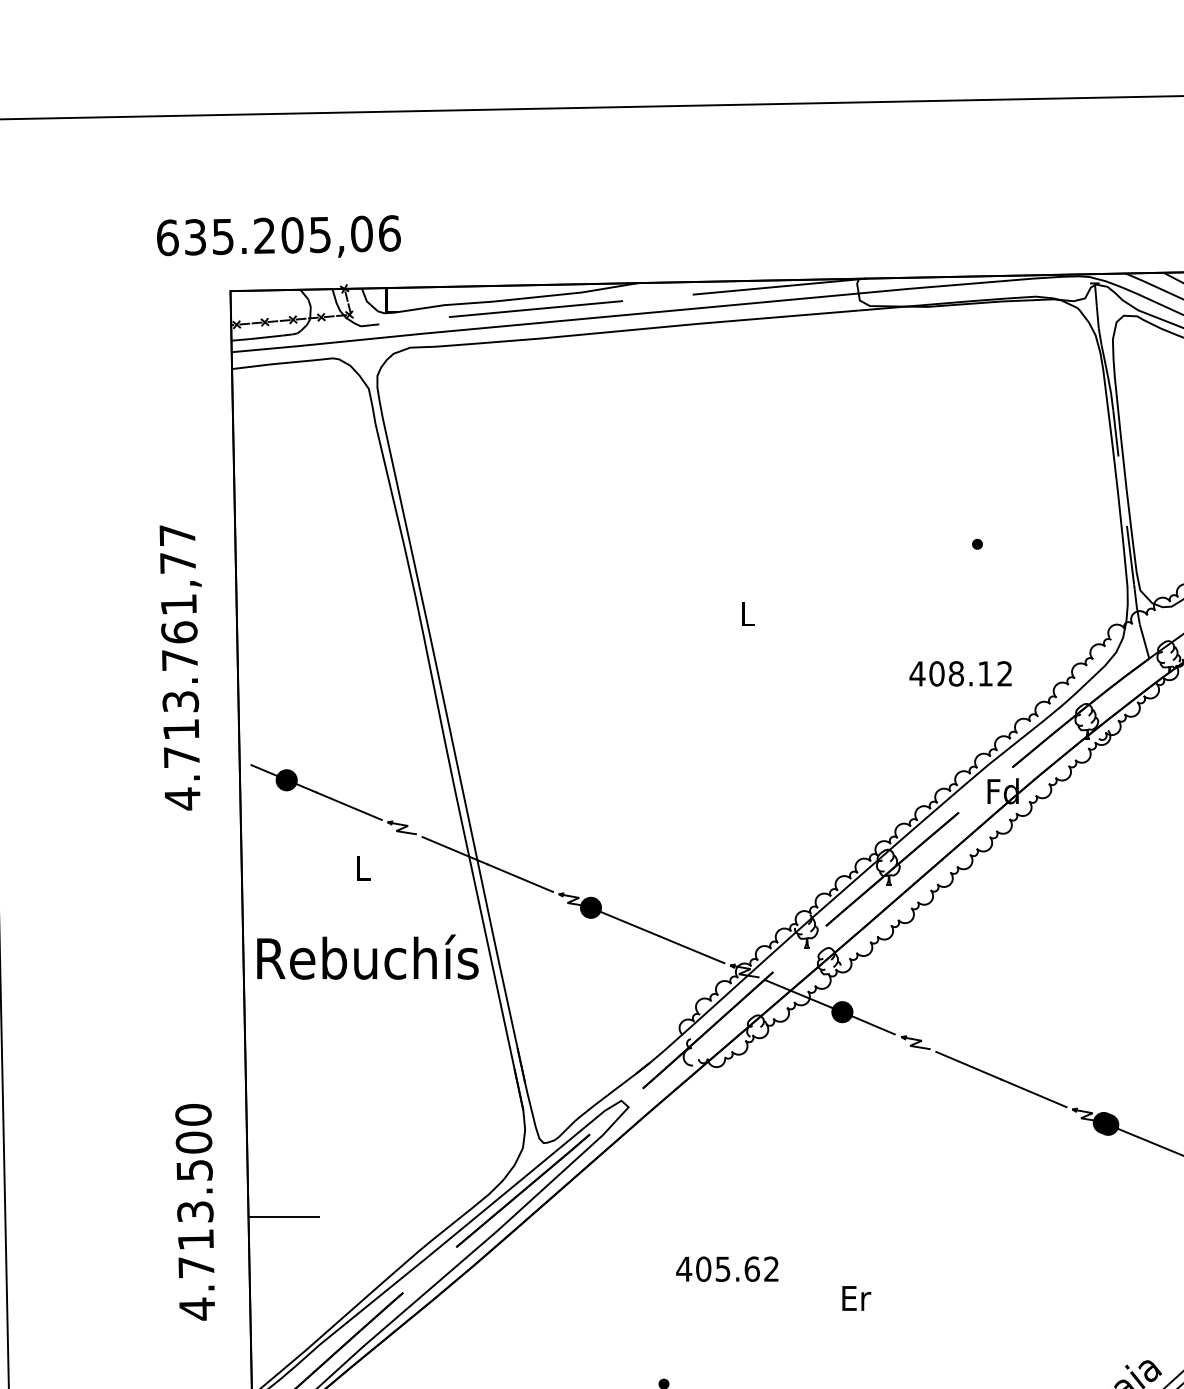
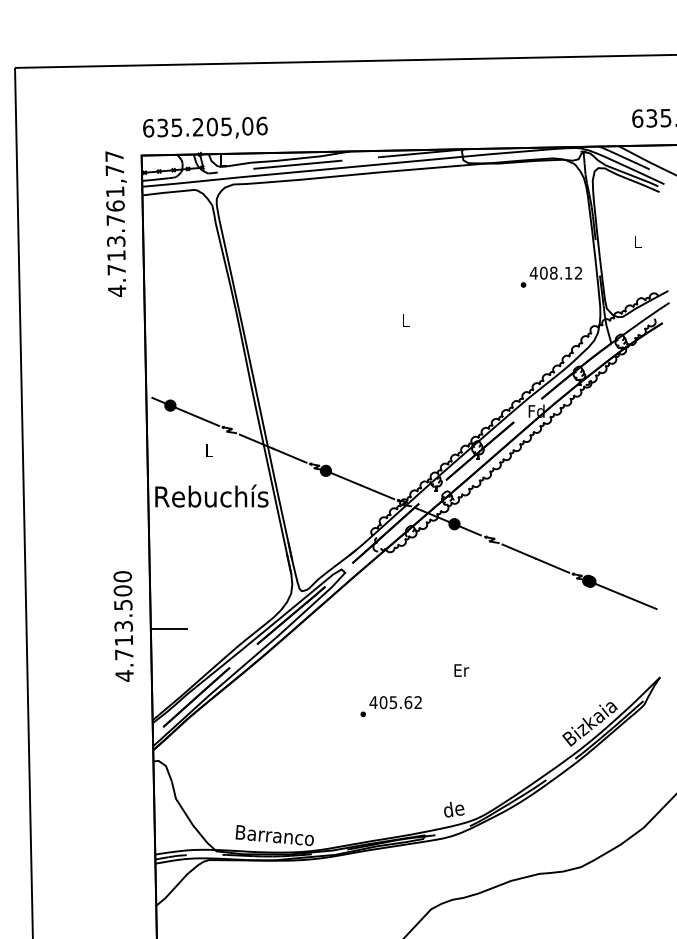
text: (279, 236) -> (205, 127), moved
text: (179, 668) -> (115, 224), moved
text: (959, 672) -> (555, 272), moved
text: (727, 1268) -> (395, 702), moved

